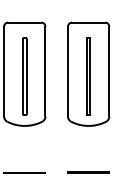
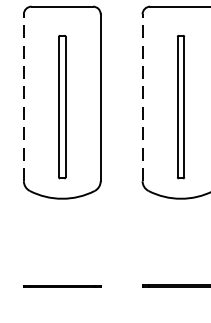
line: (4, 71) -> (24, 97), solid -> dashed
line: (67, 71) -> (141, 97), solid -> dashed

